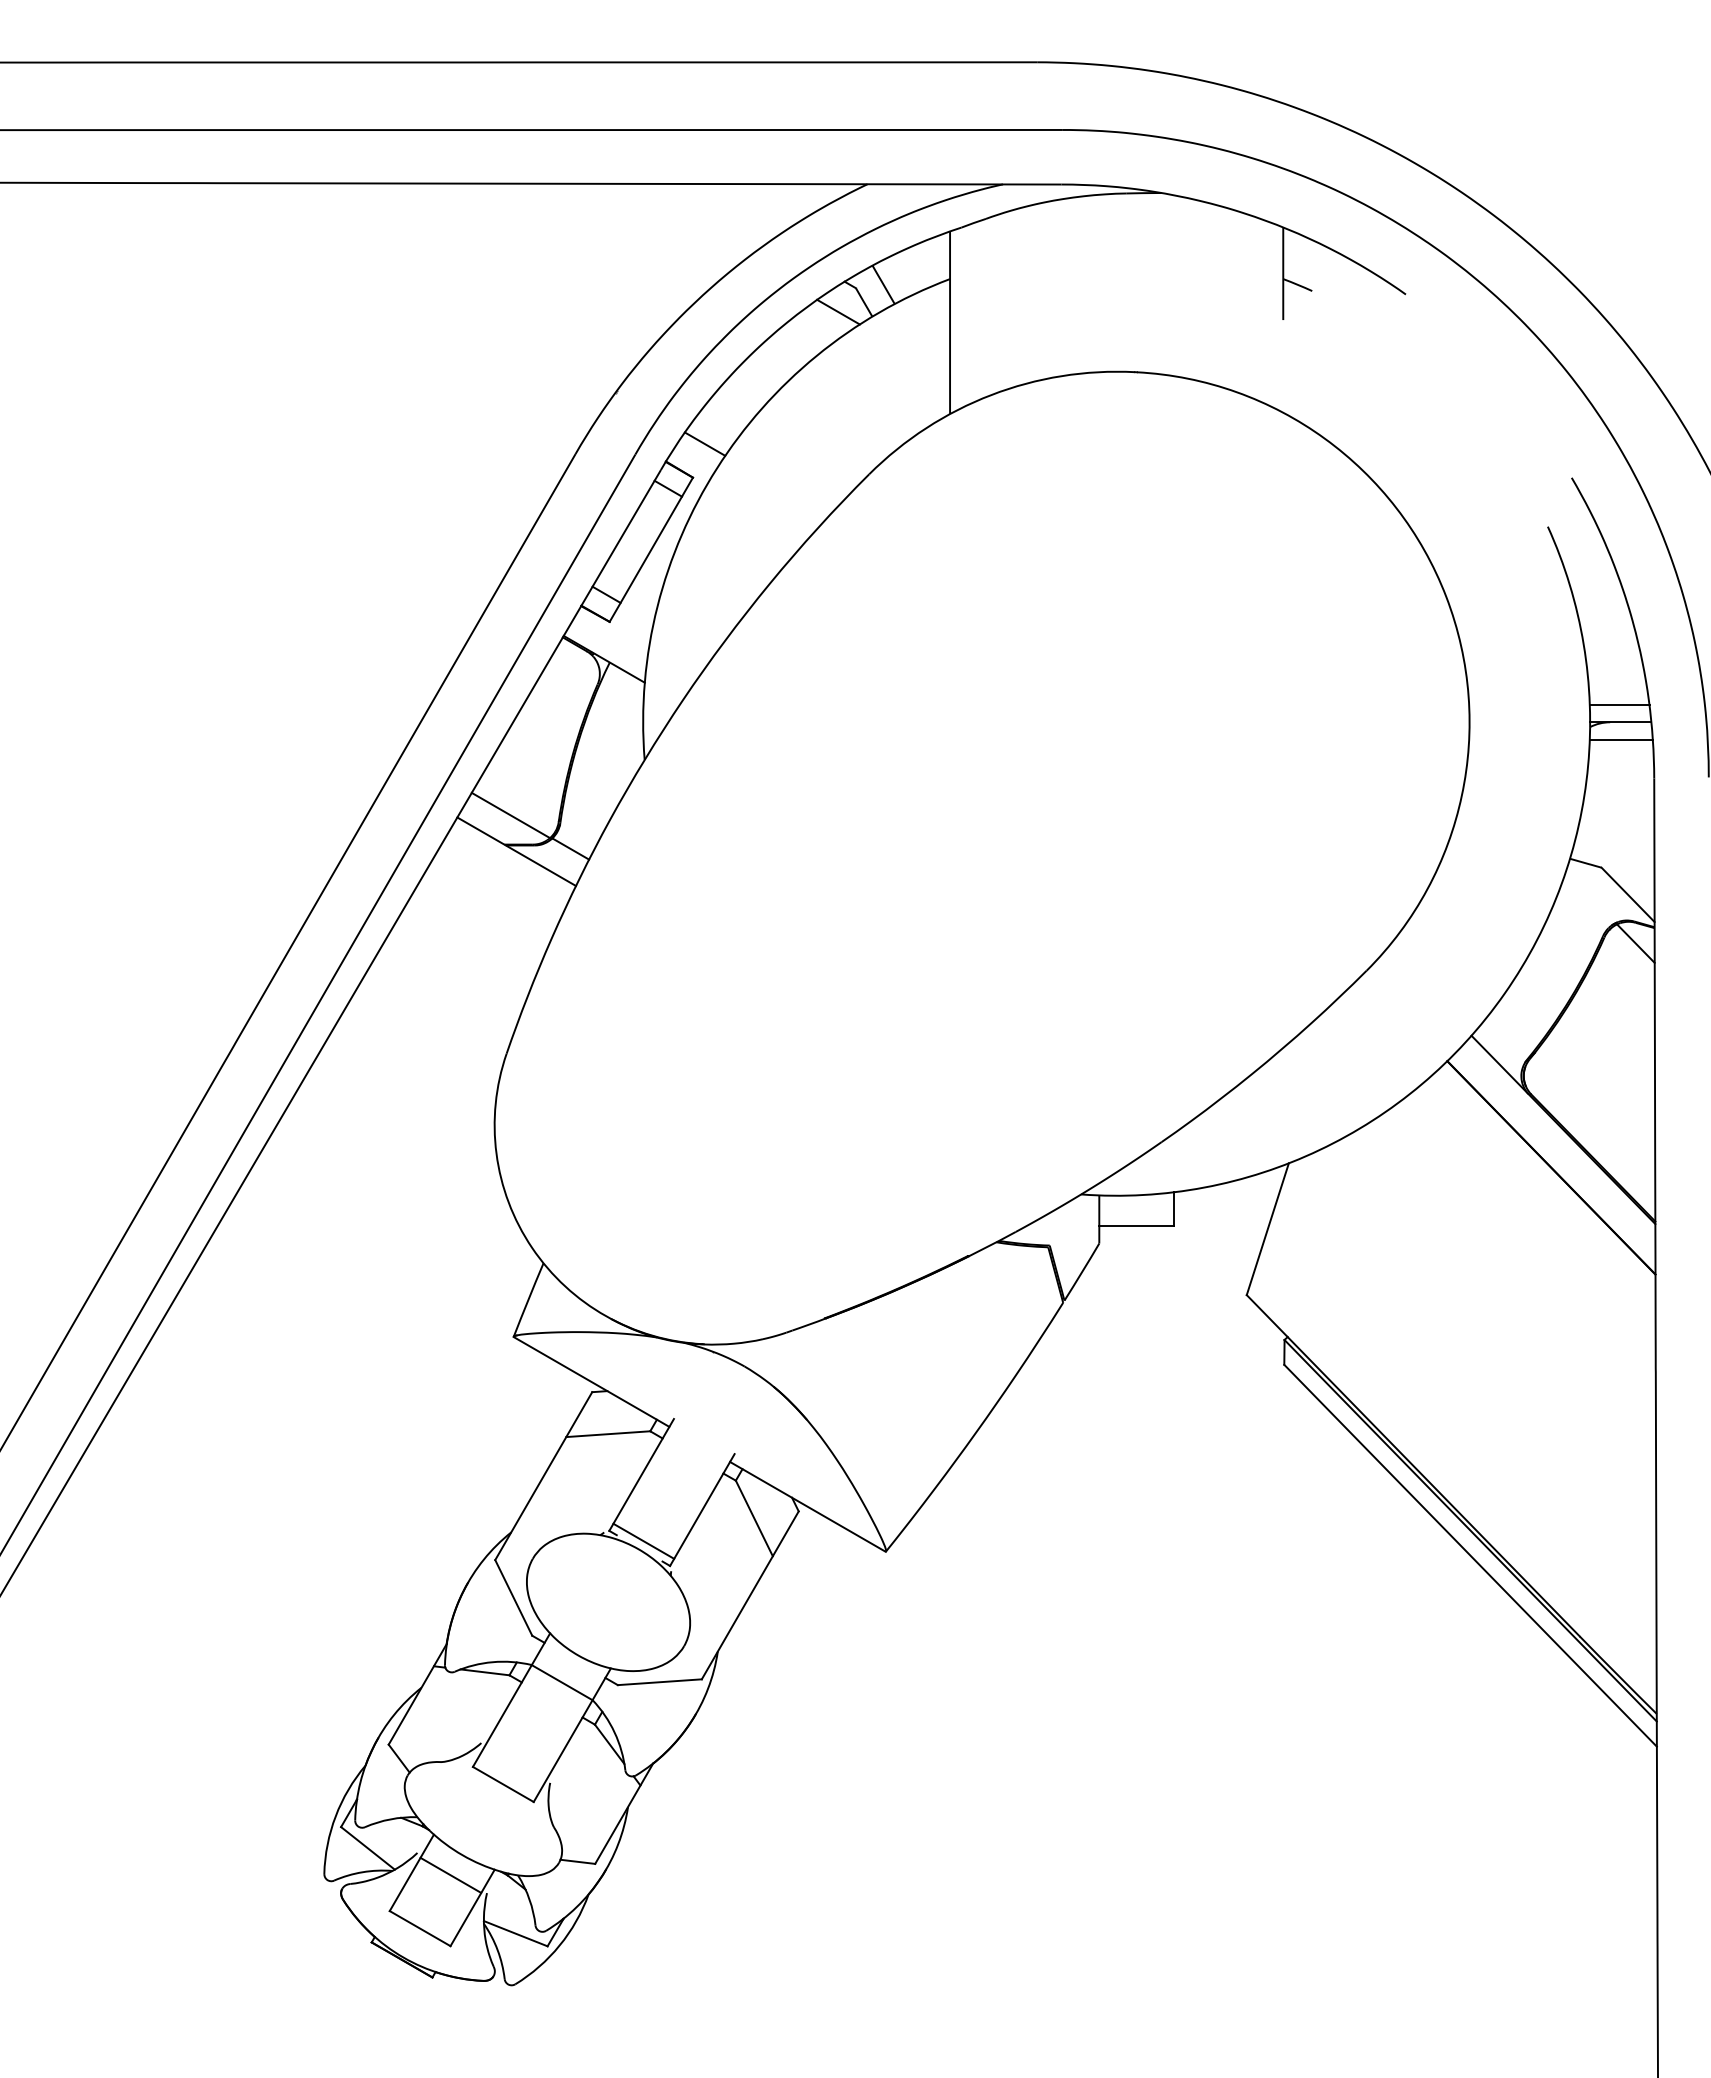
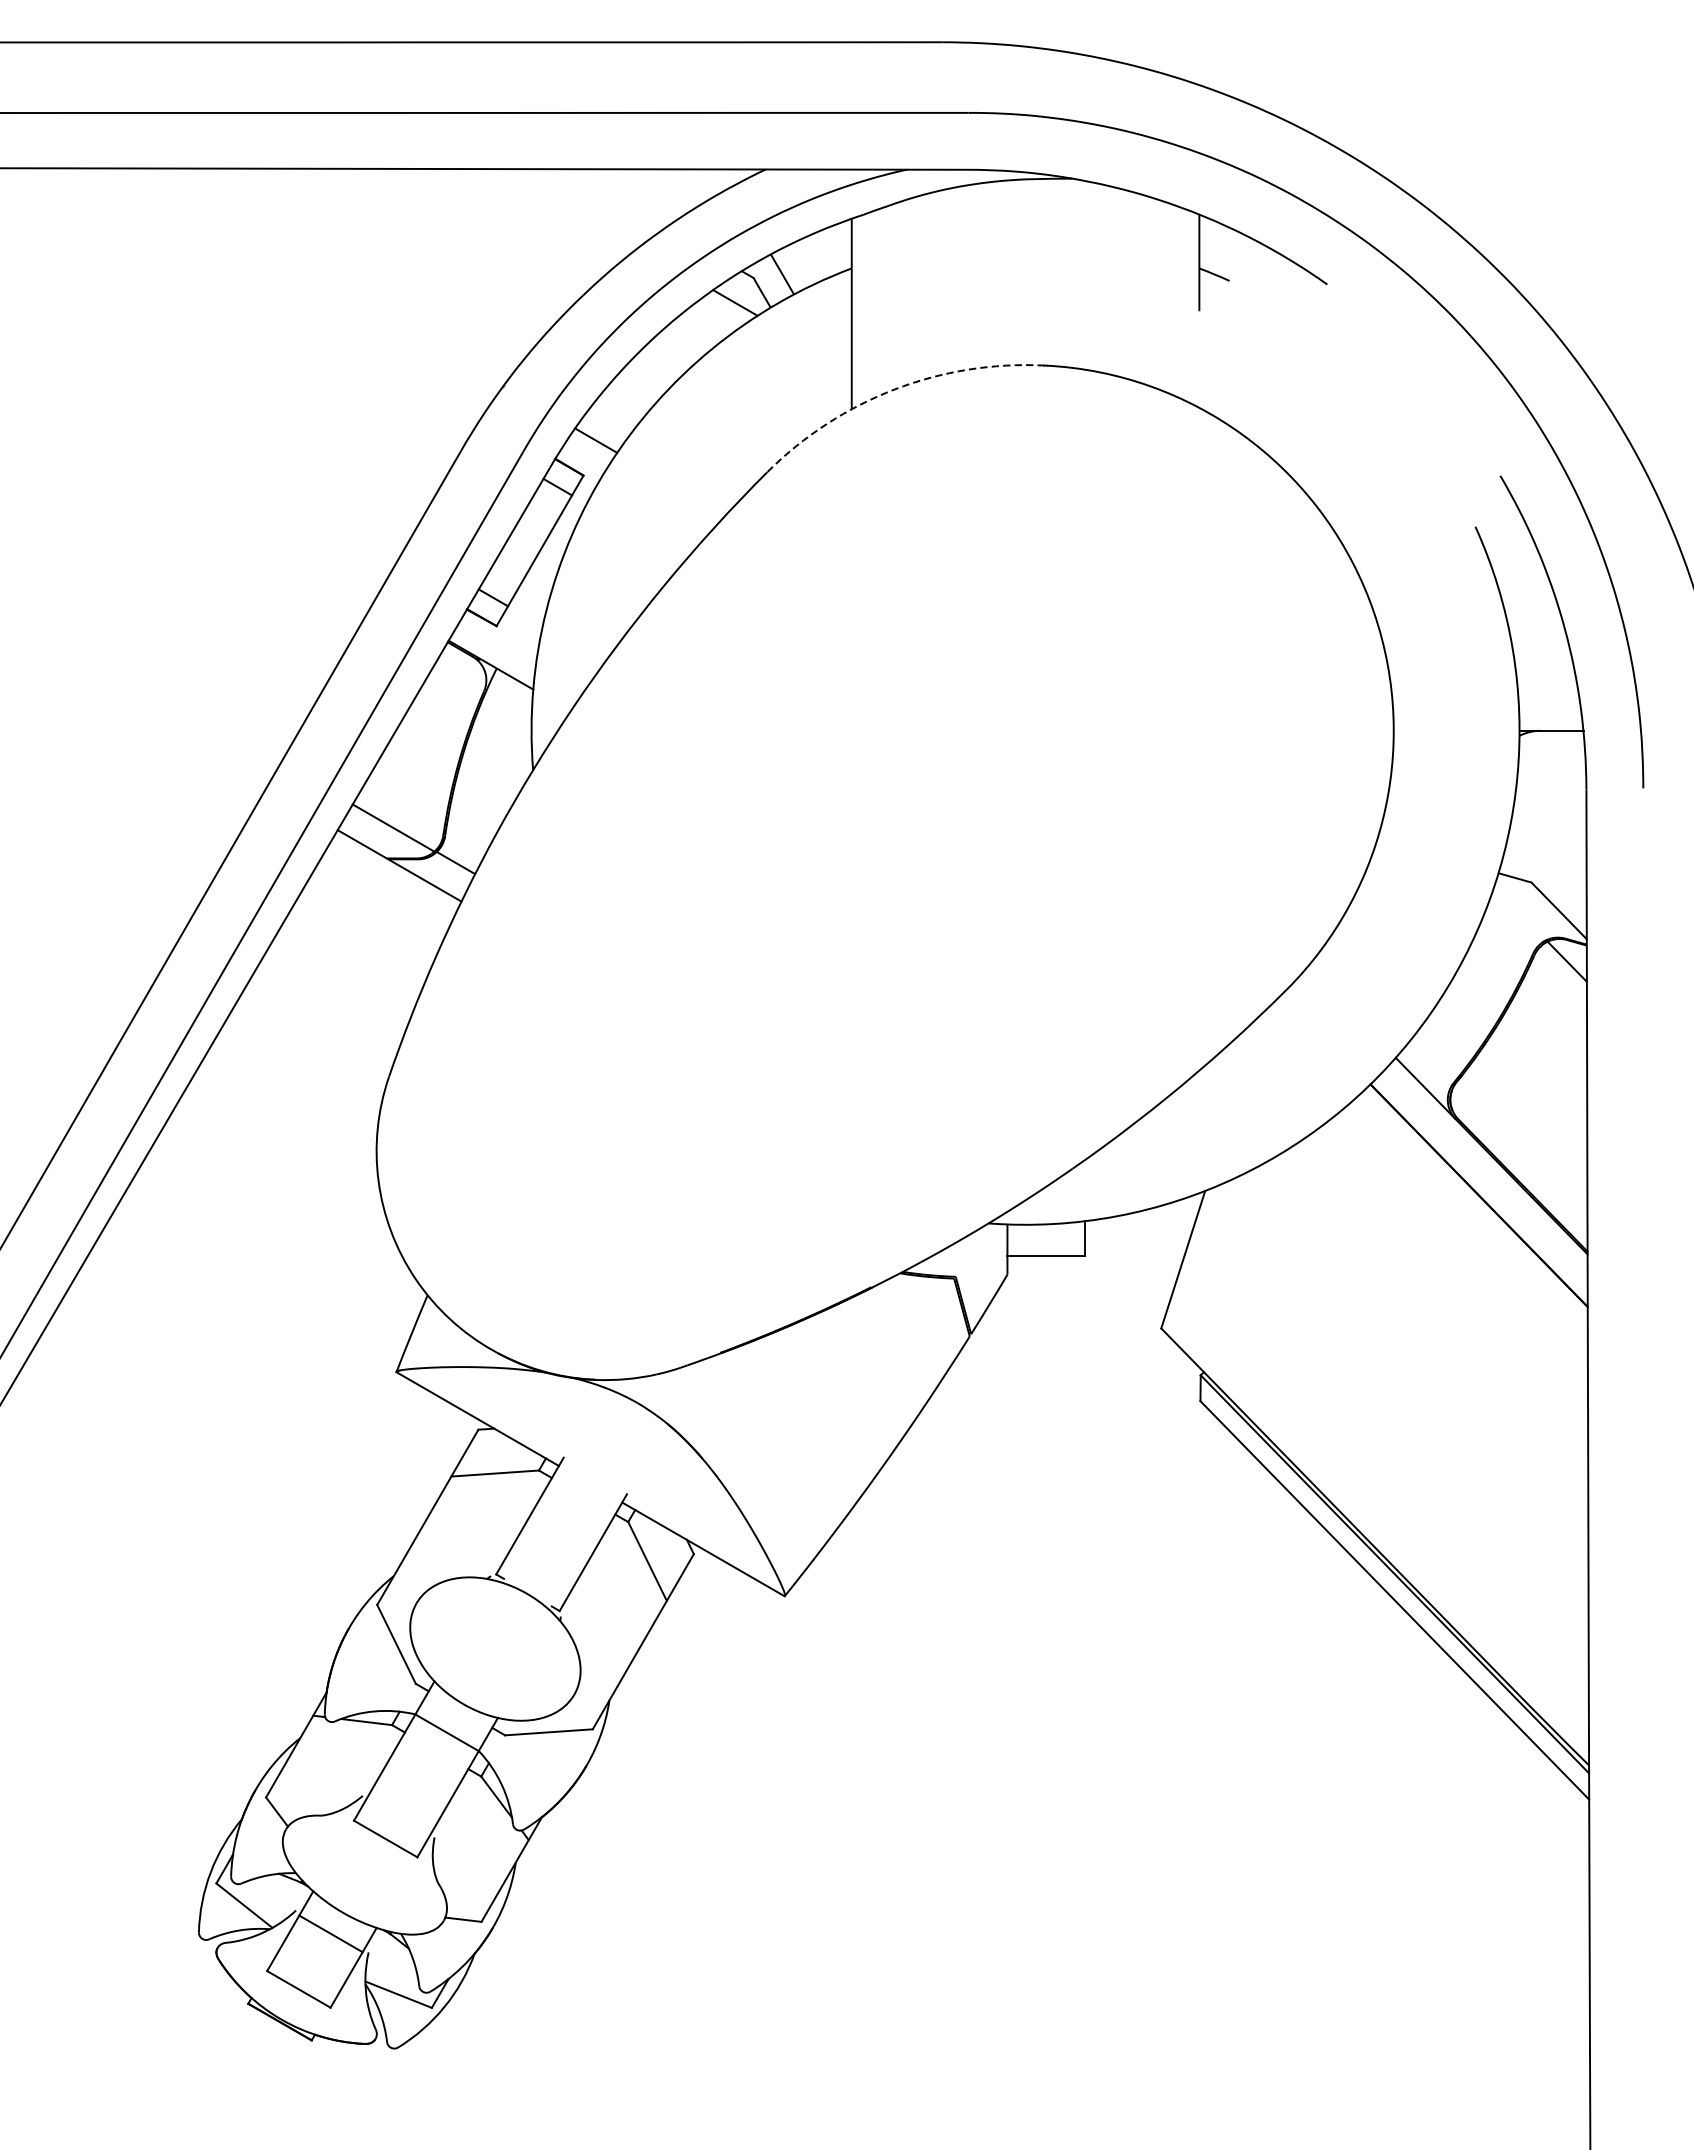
arc: (991, 395) -> (894, 389), solid -> dashed
line: (1619, 704) -> (1550, 712), removed
line: (1620, 739) -> (1551, 748), removed
line: (643, 1540) -> (531, 1584), removed

